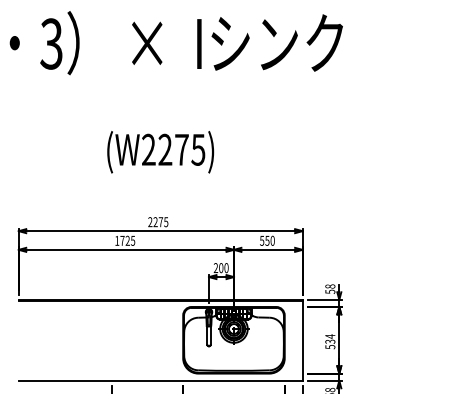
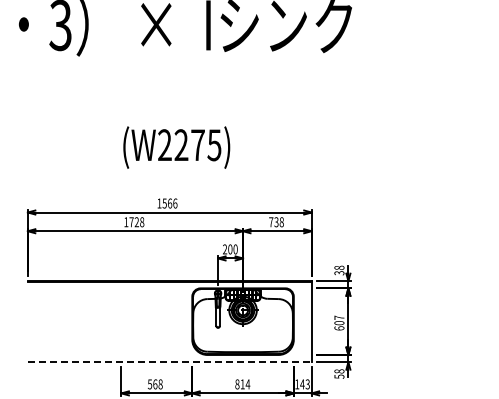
text: (160, 152) -> (176, 147), moved
text: (158, 222) -> (167, 203), 2275 -> 1566
text: (133, 240) -> (142, 221), 1725 -> 1728
text: (267, 241) -> (276, 222), 550 -> 738
text: (329, 292) -> (338, 273), 58 -> 38
text: (330, 341) -> (339, 322), 534 -> 607
line: (160, 381) -> (169, 362), solid -> dashed

